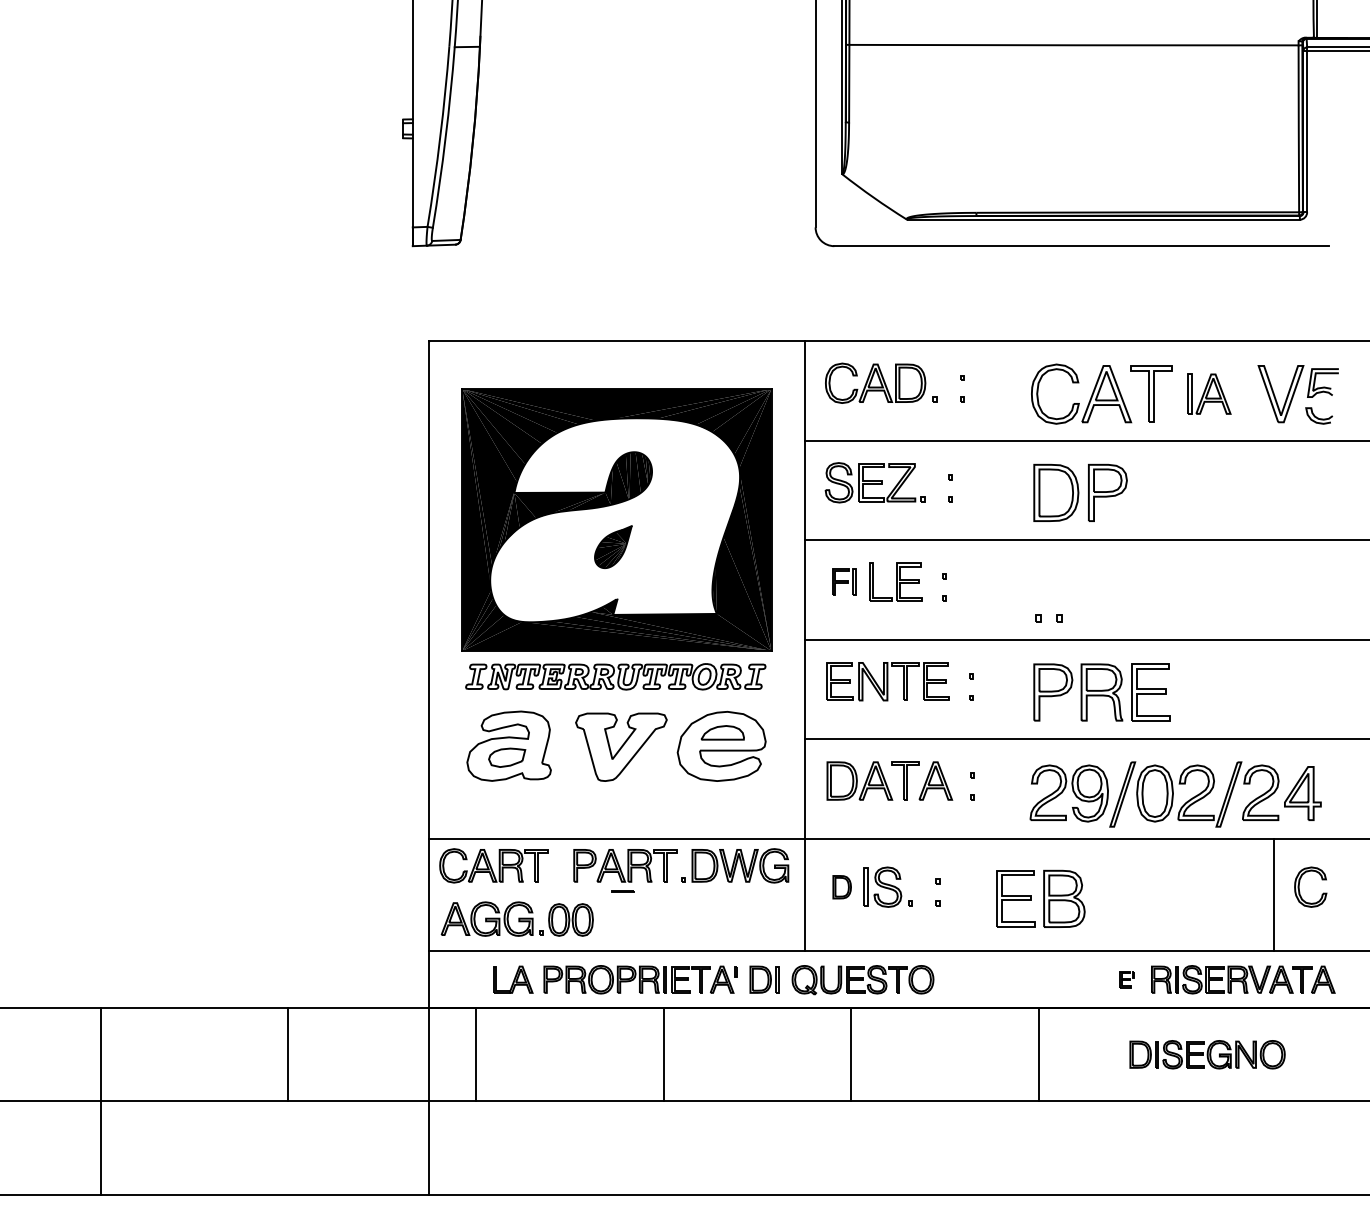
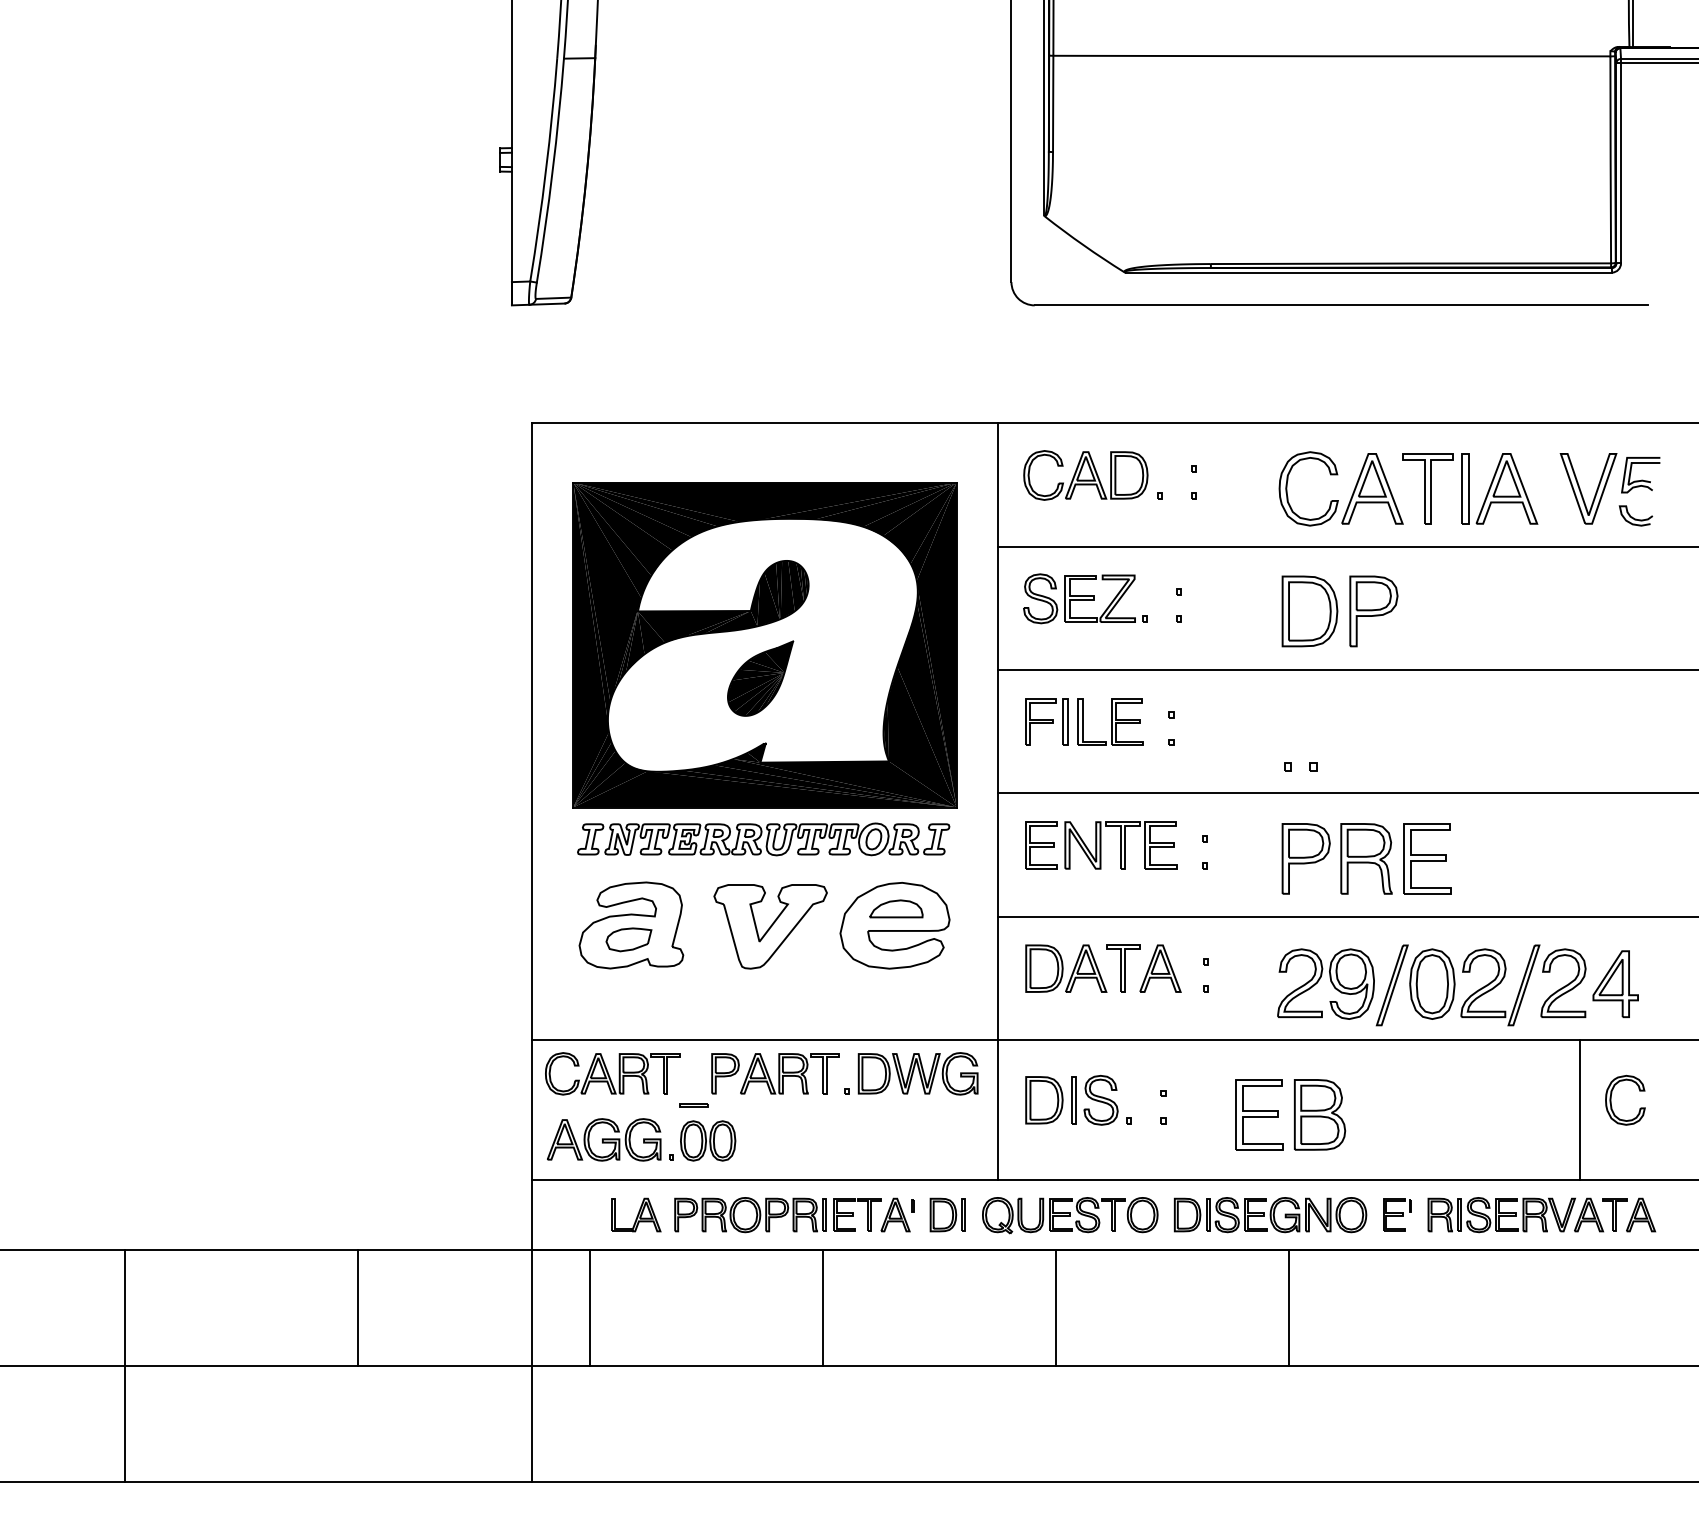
part: (1209, 393) -> (1499, 488), size x1.43
part: (613, 547) -> (760, 678), size x1.43
part: (843, 581) -> (1046, 721), size x1.43
part: (842, 887) -> (1044, 1100), size x1.67
line: (622, 890) -> (693, 1104), moved
part: (1126, 979) -> (1397, 1214), size x1.67
part: (1207, 1055) -> (1270, 1215), moved

